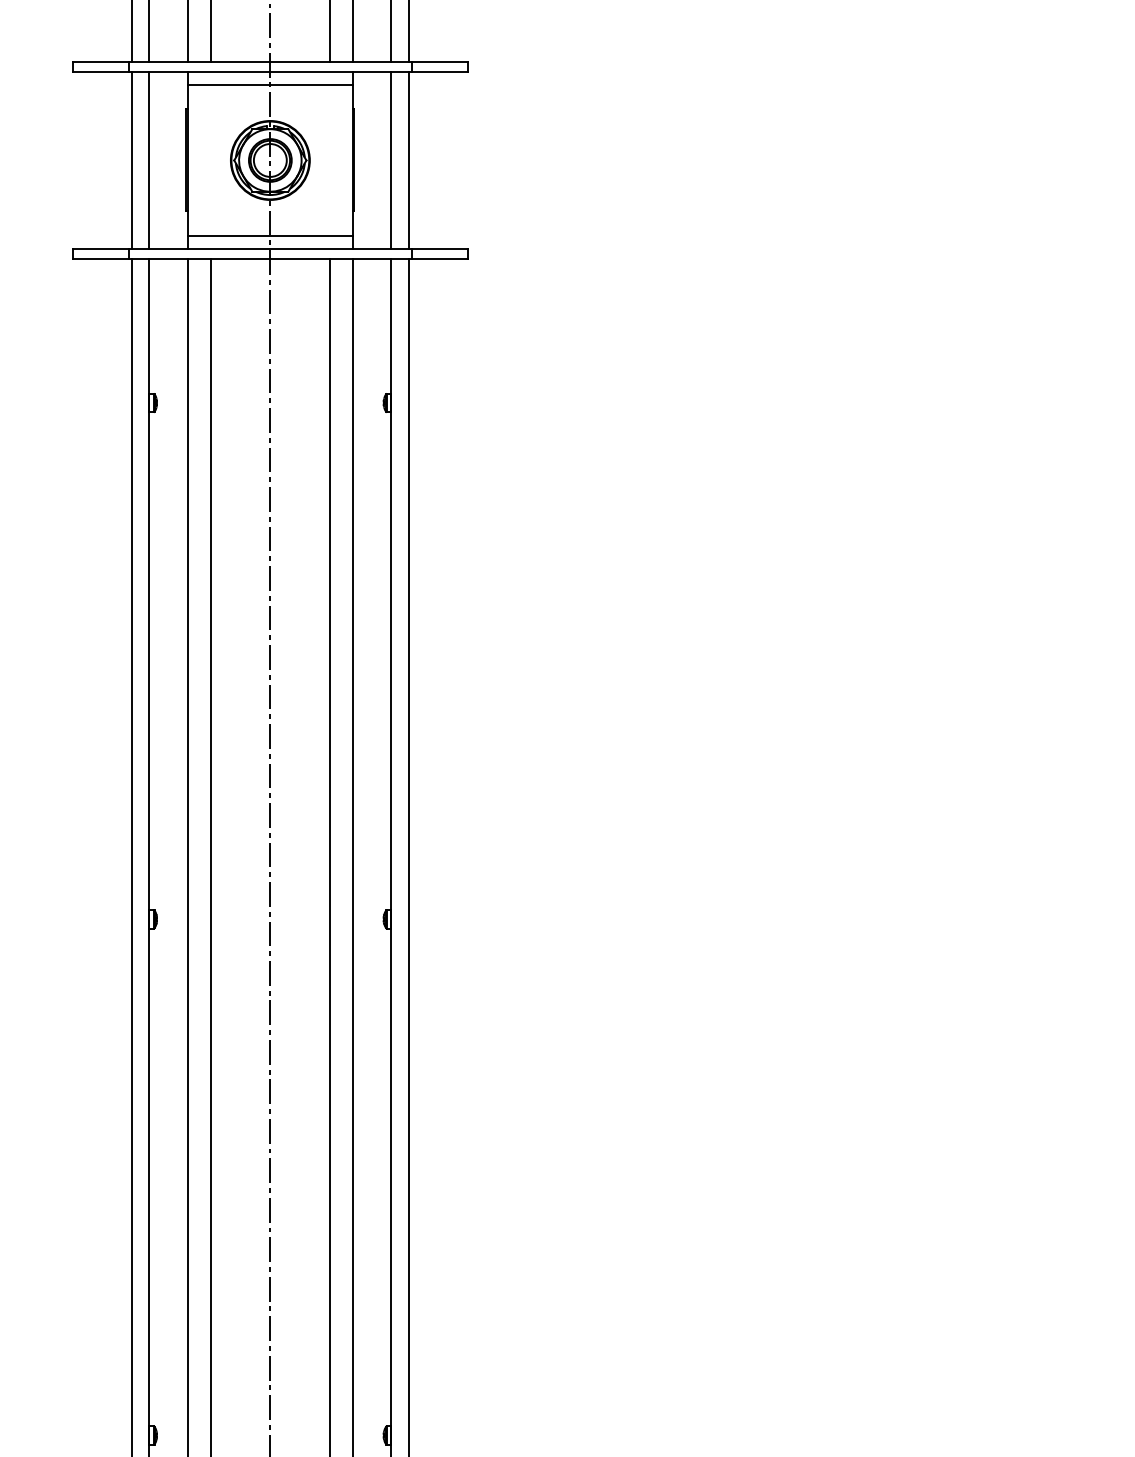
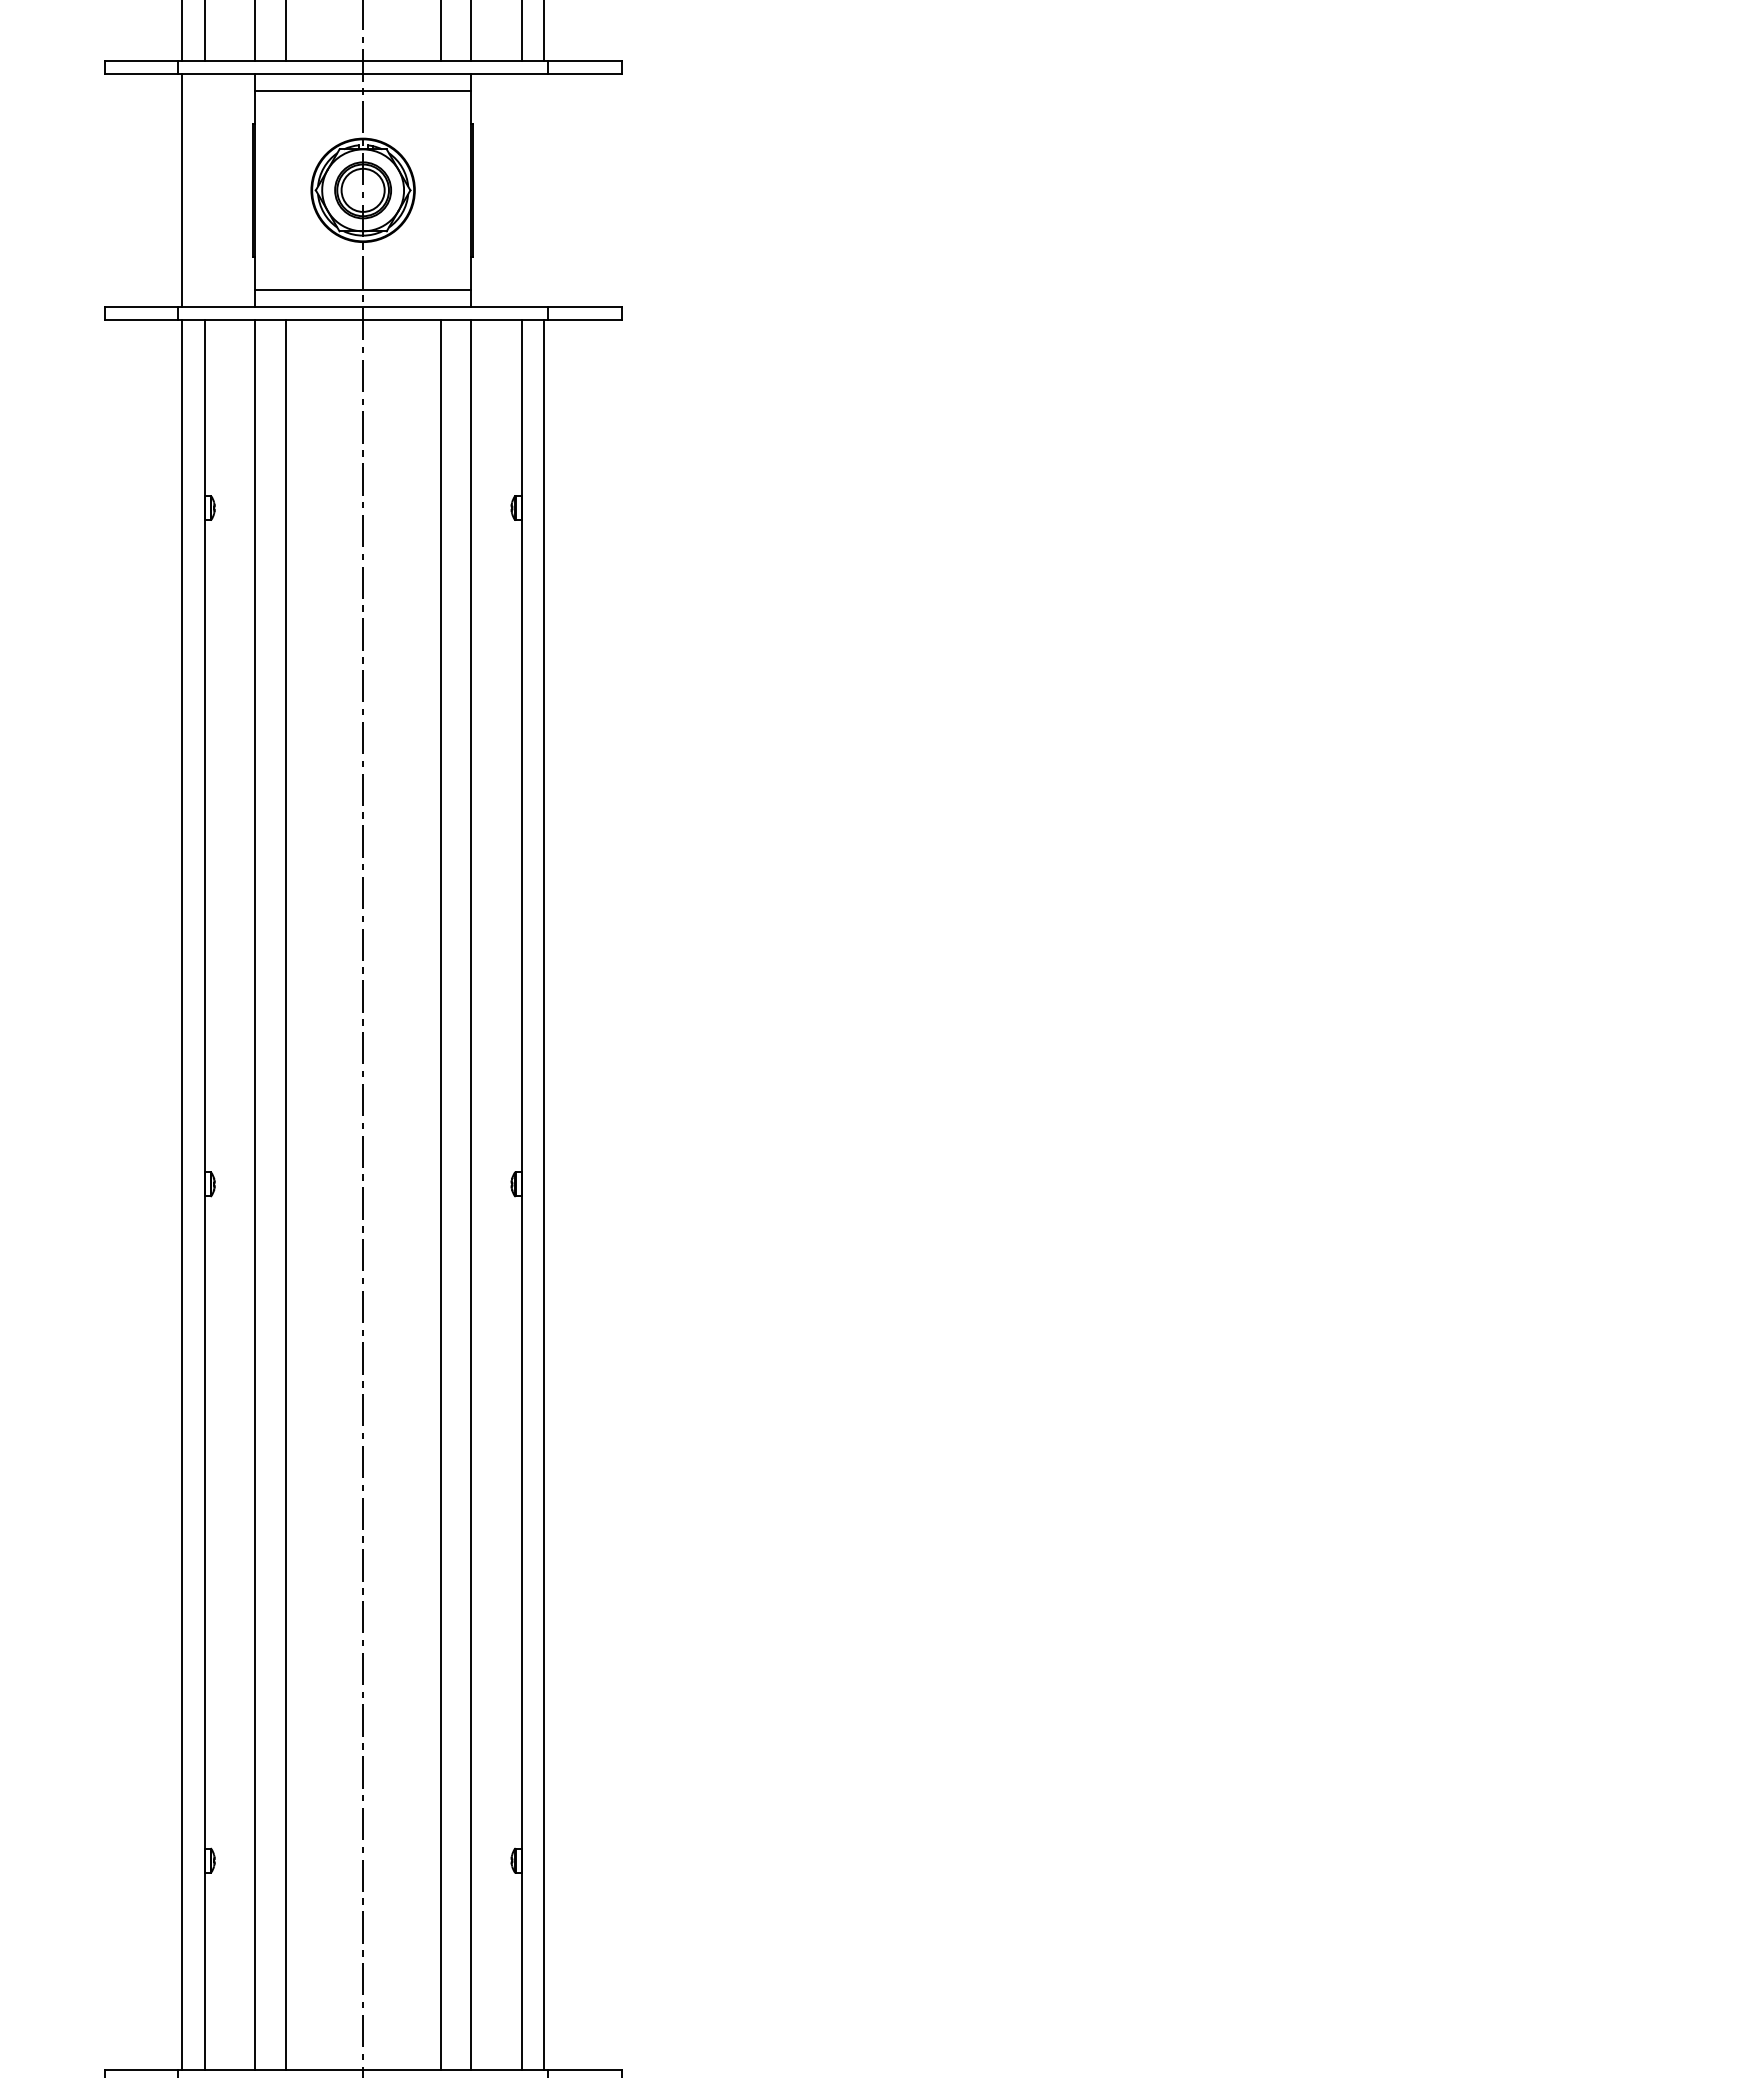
line: (149, 160) -> (204, 190), removed
line: (391, 160) -> (521, 190), removed
line: (408, 160) -> (544, 190), removed

